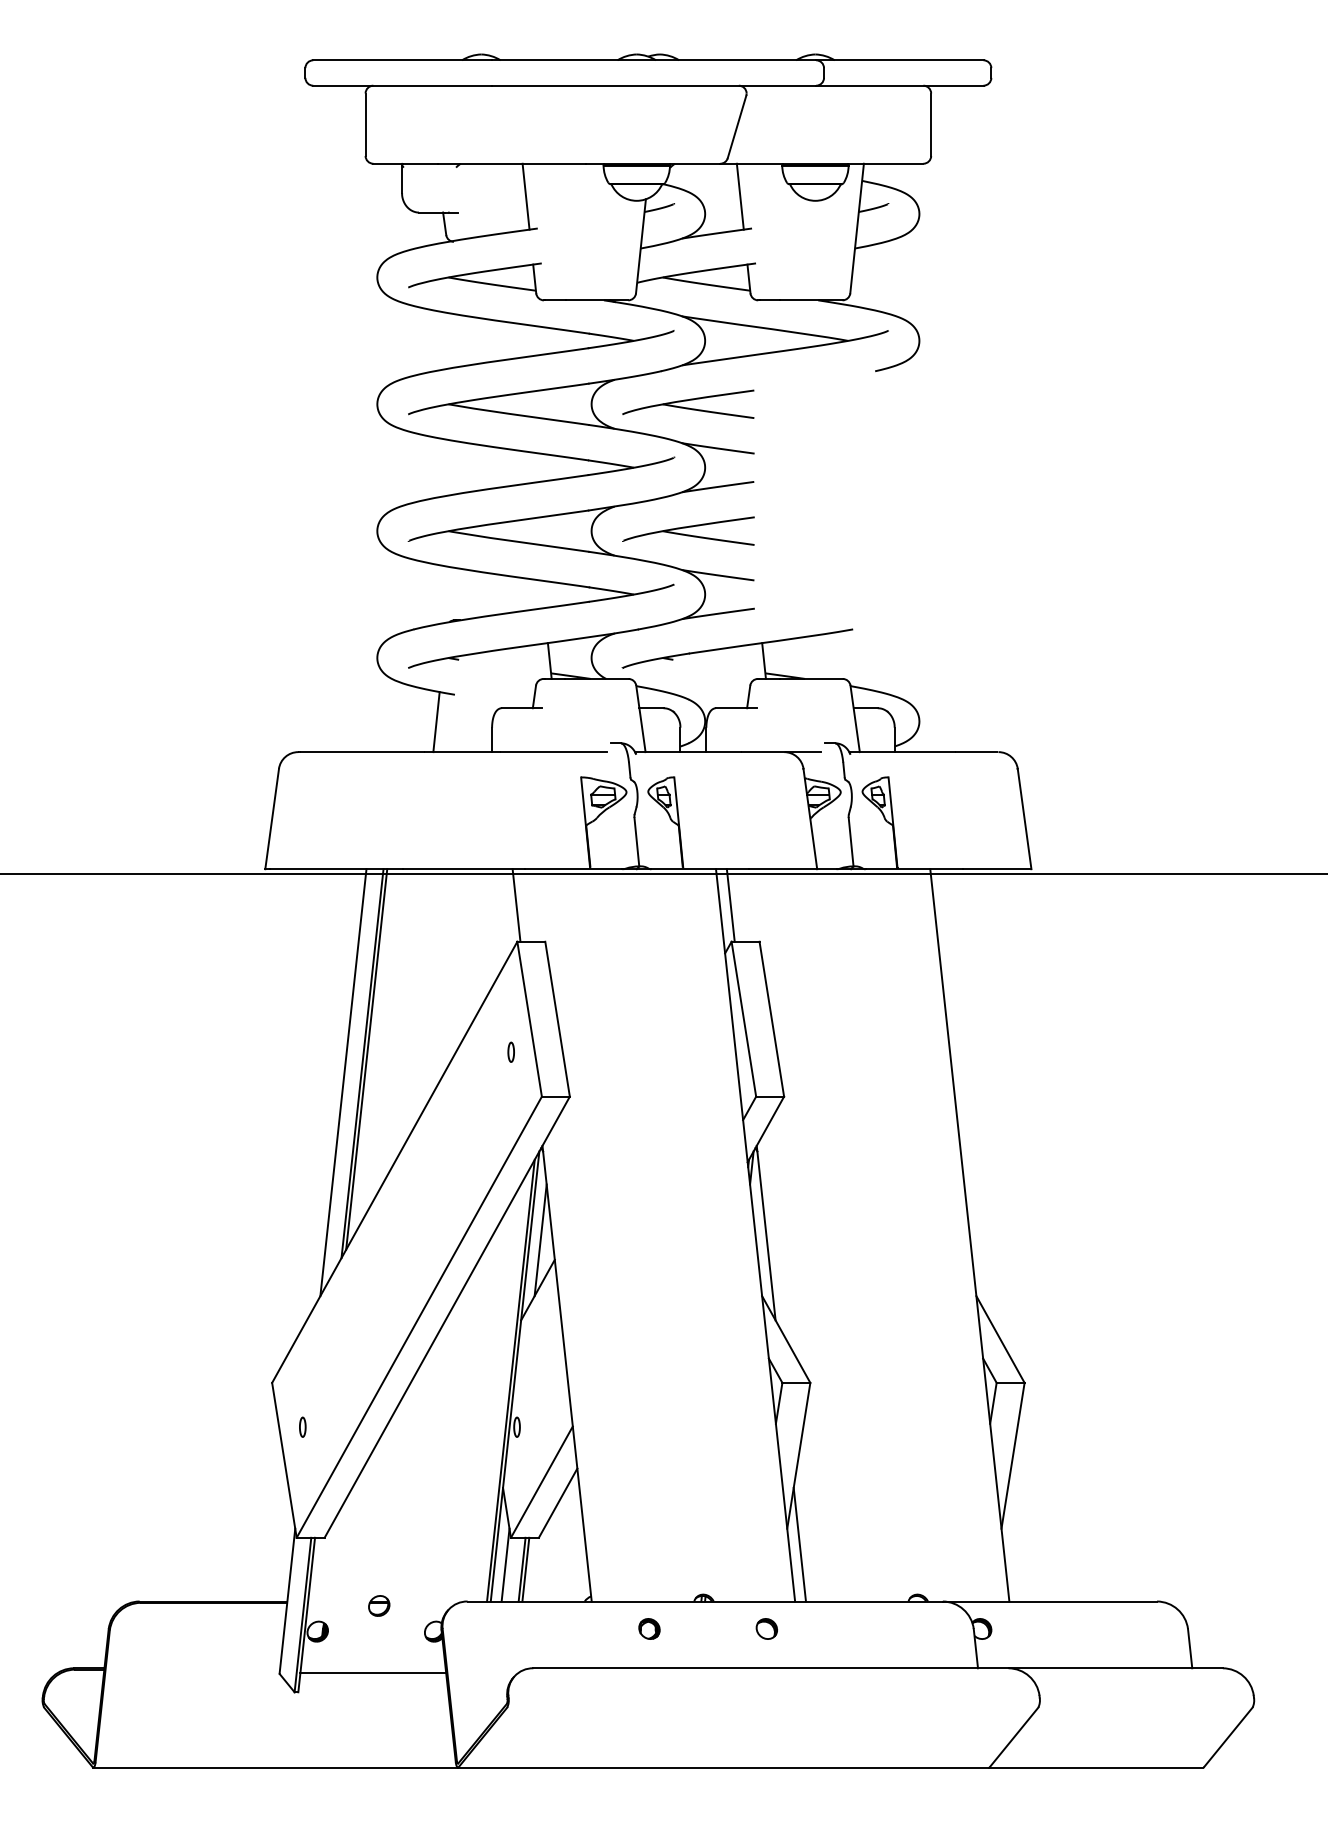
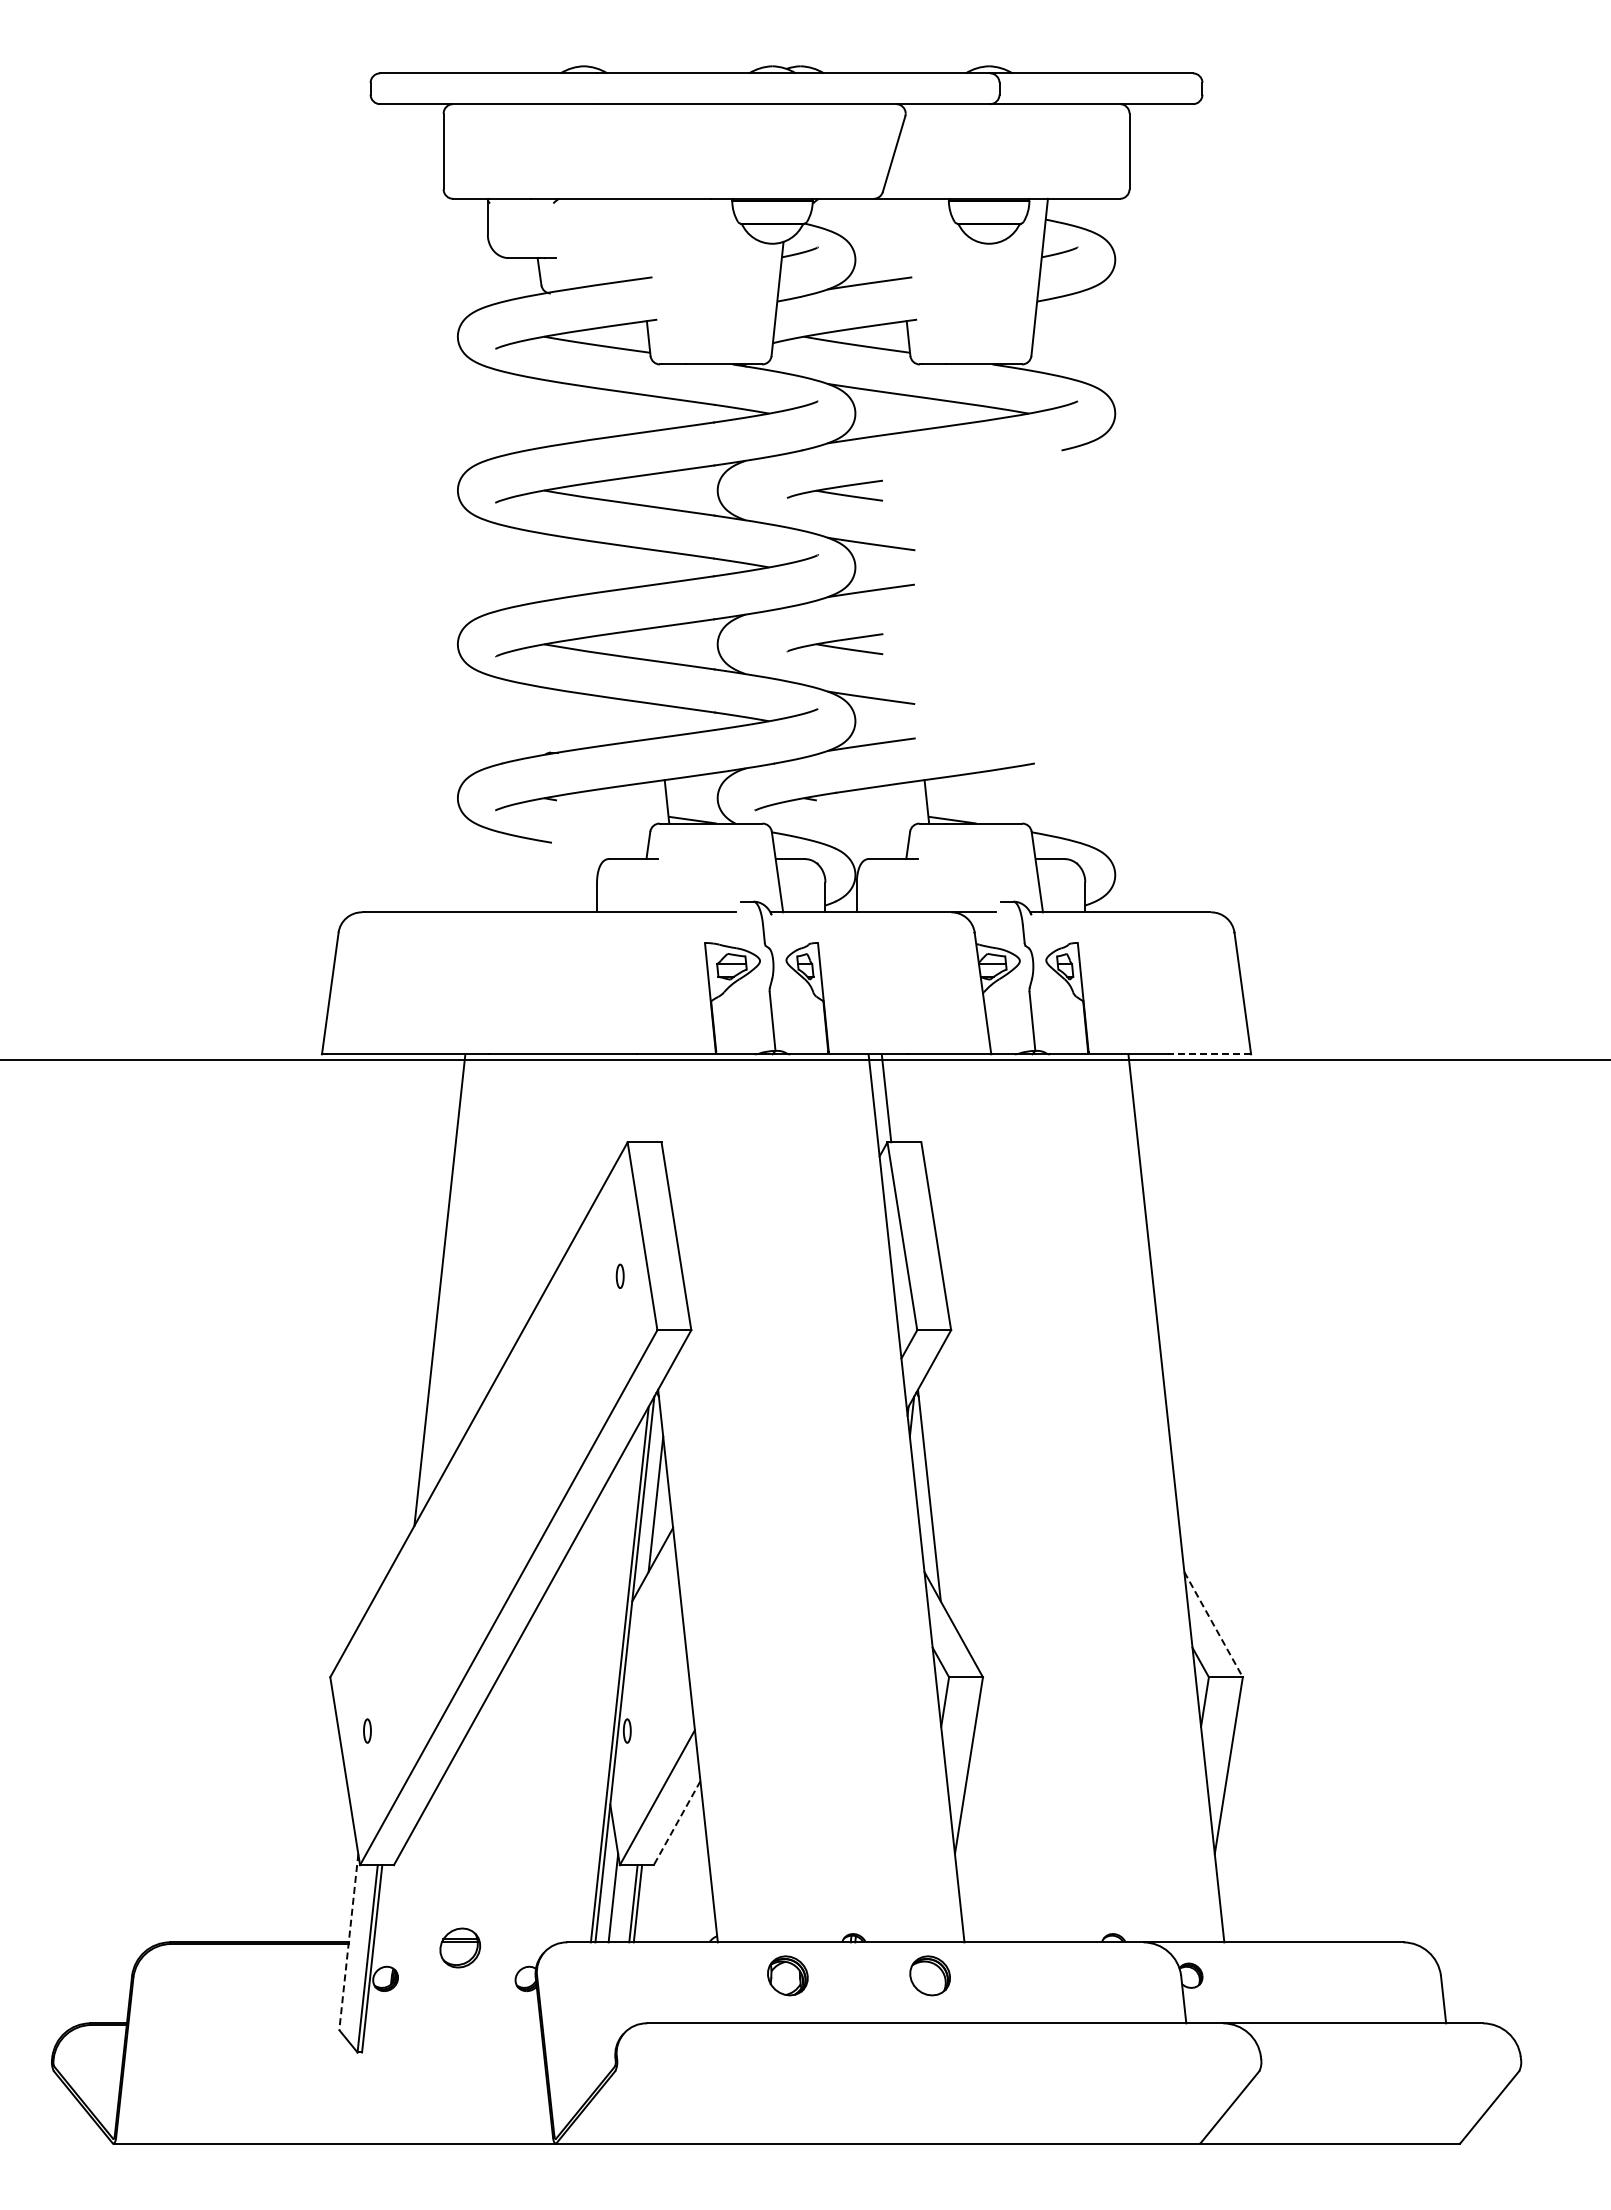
line: (526, 196) -> (638, 238), removed
line: (739, 196) -> (897, 238), removed
part: (687, 404) -> (834, 490), size x0.6
part: (687, 530) -> (834, 643), size x0.6
line: (436, 721) -> (529, 875), removed
line: (997, 869) -> (1209, 1054), solid -> dashed
line: (516, 905) -> (626, 1098), removed
line: (366, 1059) -> (444, 1284), removed
line: (343, 1082) -> (416, 1313), removed
line: (1000, 1340) -> (1213, 1625), solid -> dashed
line: (557, 1503) -> (676, 1823), solid -> dashed
line: (799, 1544) -> (969, 1873), removed
line: (287, 1601) -> (348, 1942), solid -> dashed
part: (378, 1605) -> (459, 1947), size x1.6
part: (649, 1628) -> (787, 1975), size x1.6
part: (767, 1628) -> (930, 1975), size x1.6
line: (372, 1673) -> (452, 2029), removed

